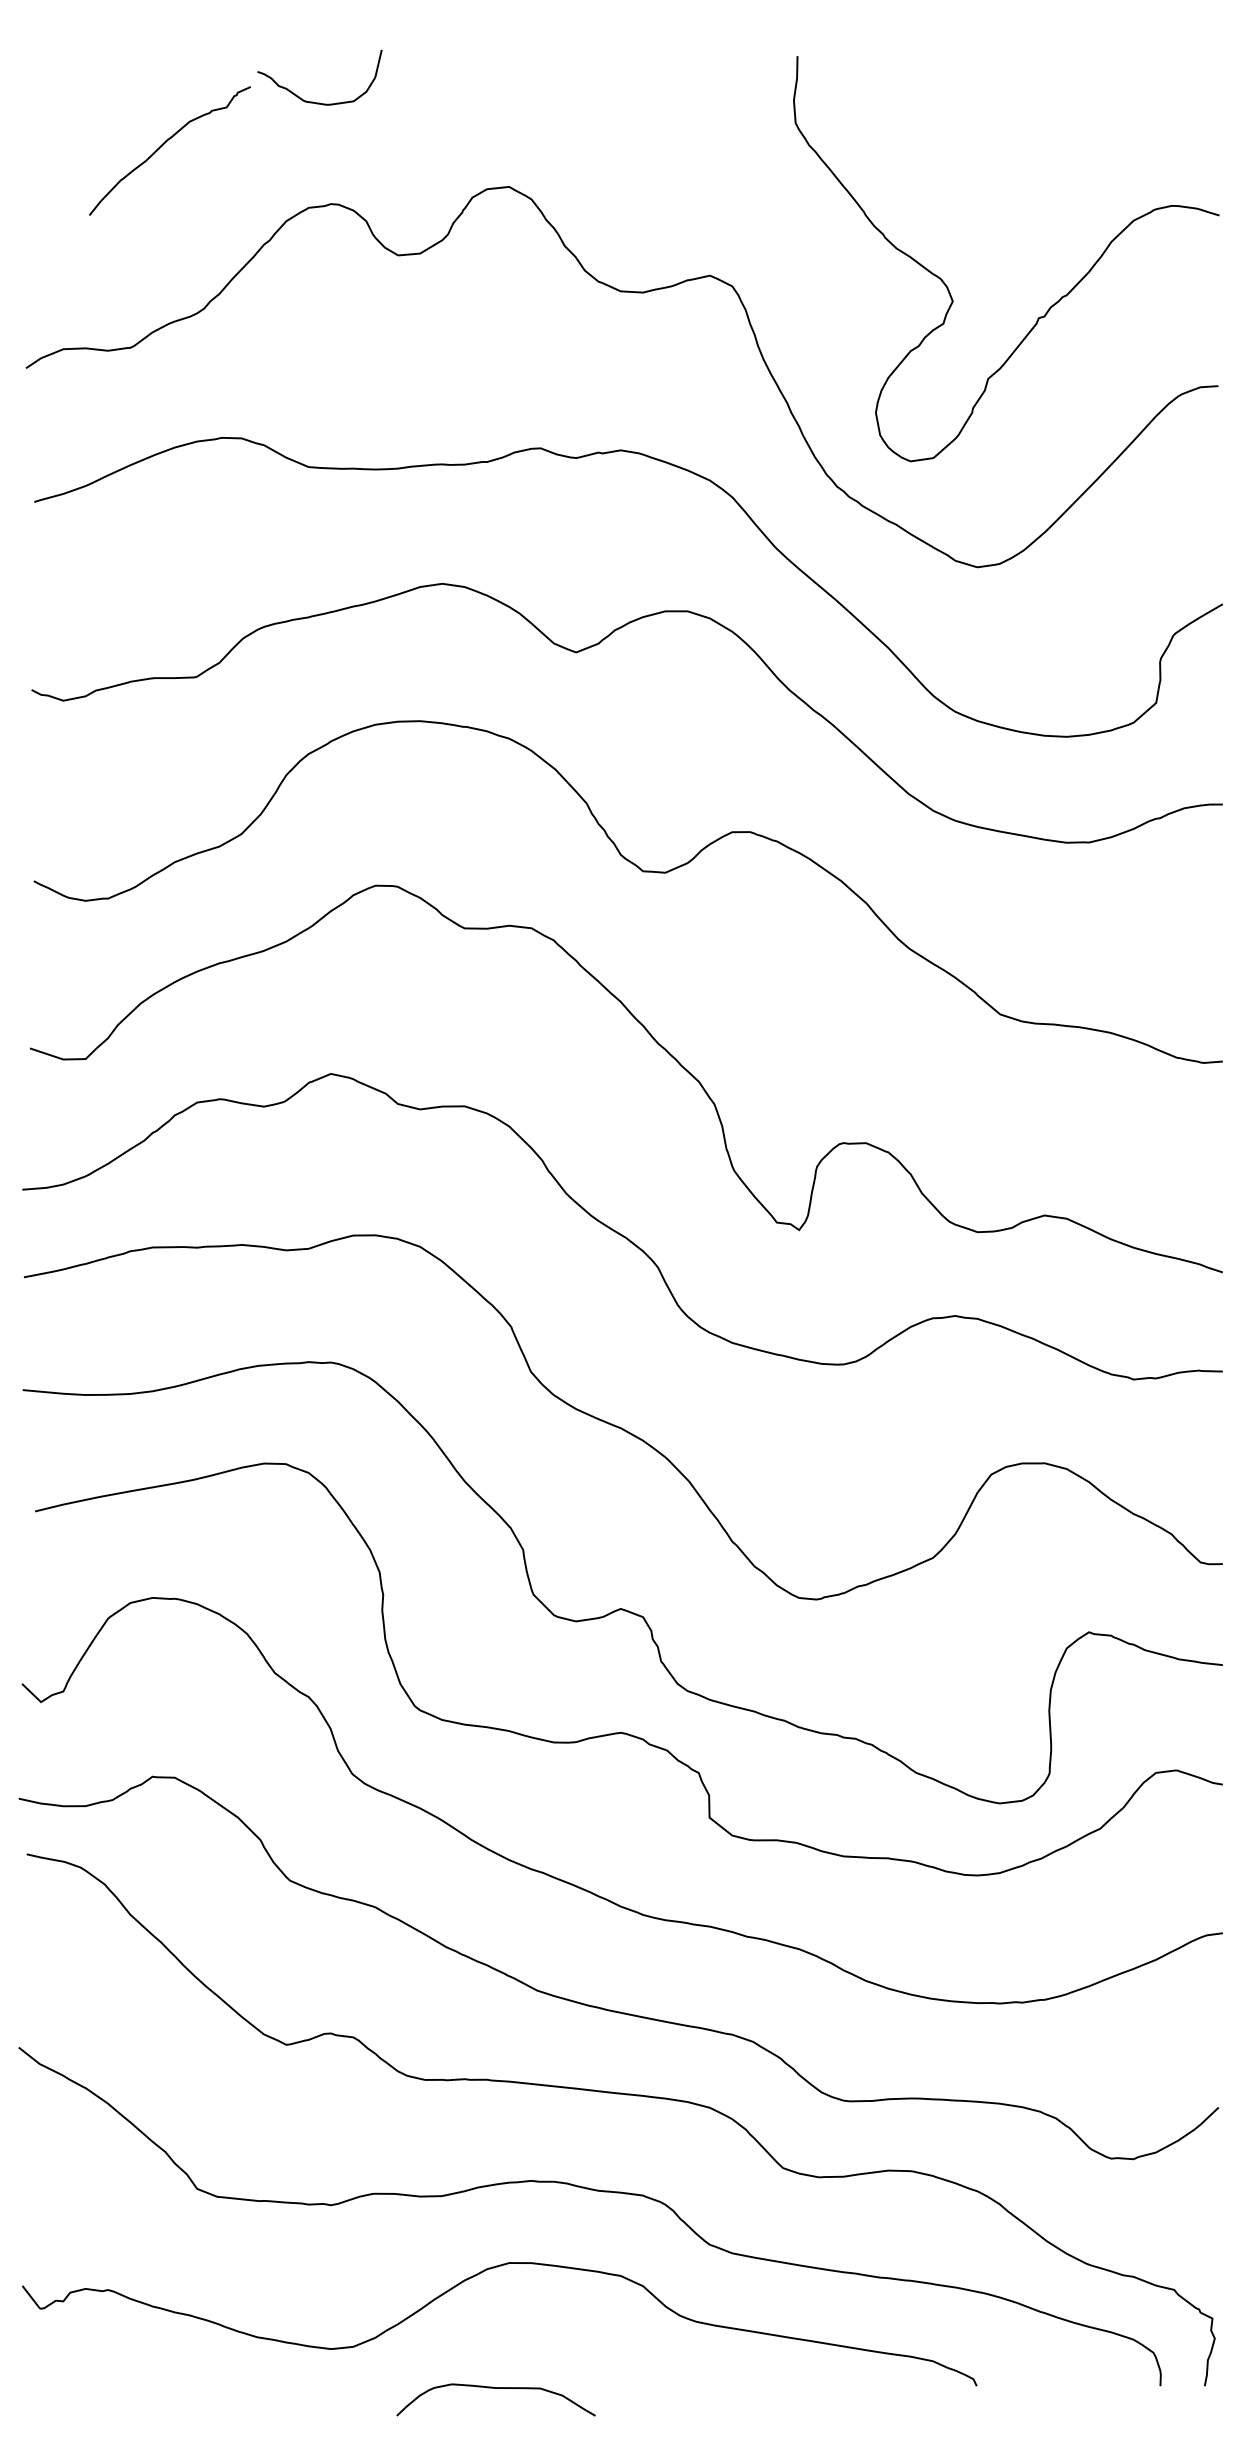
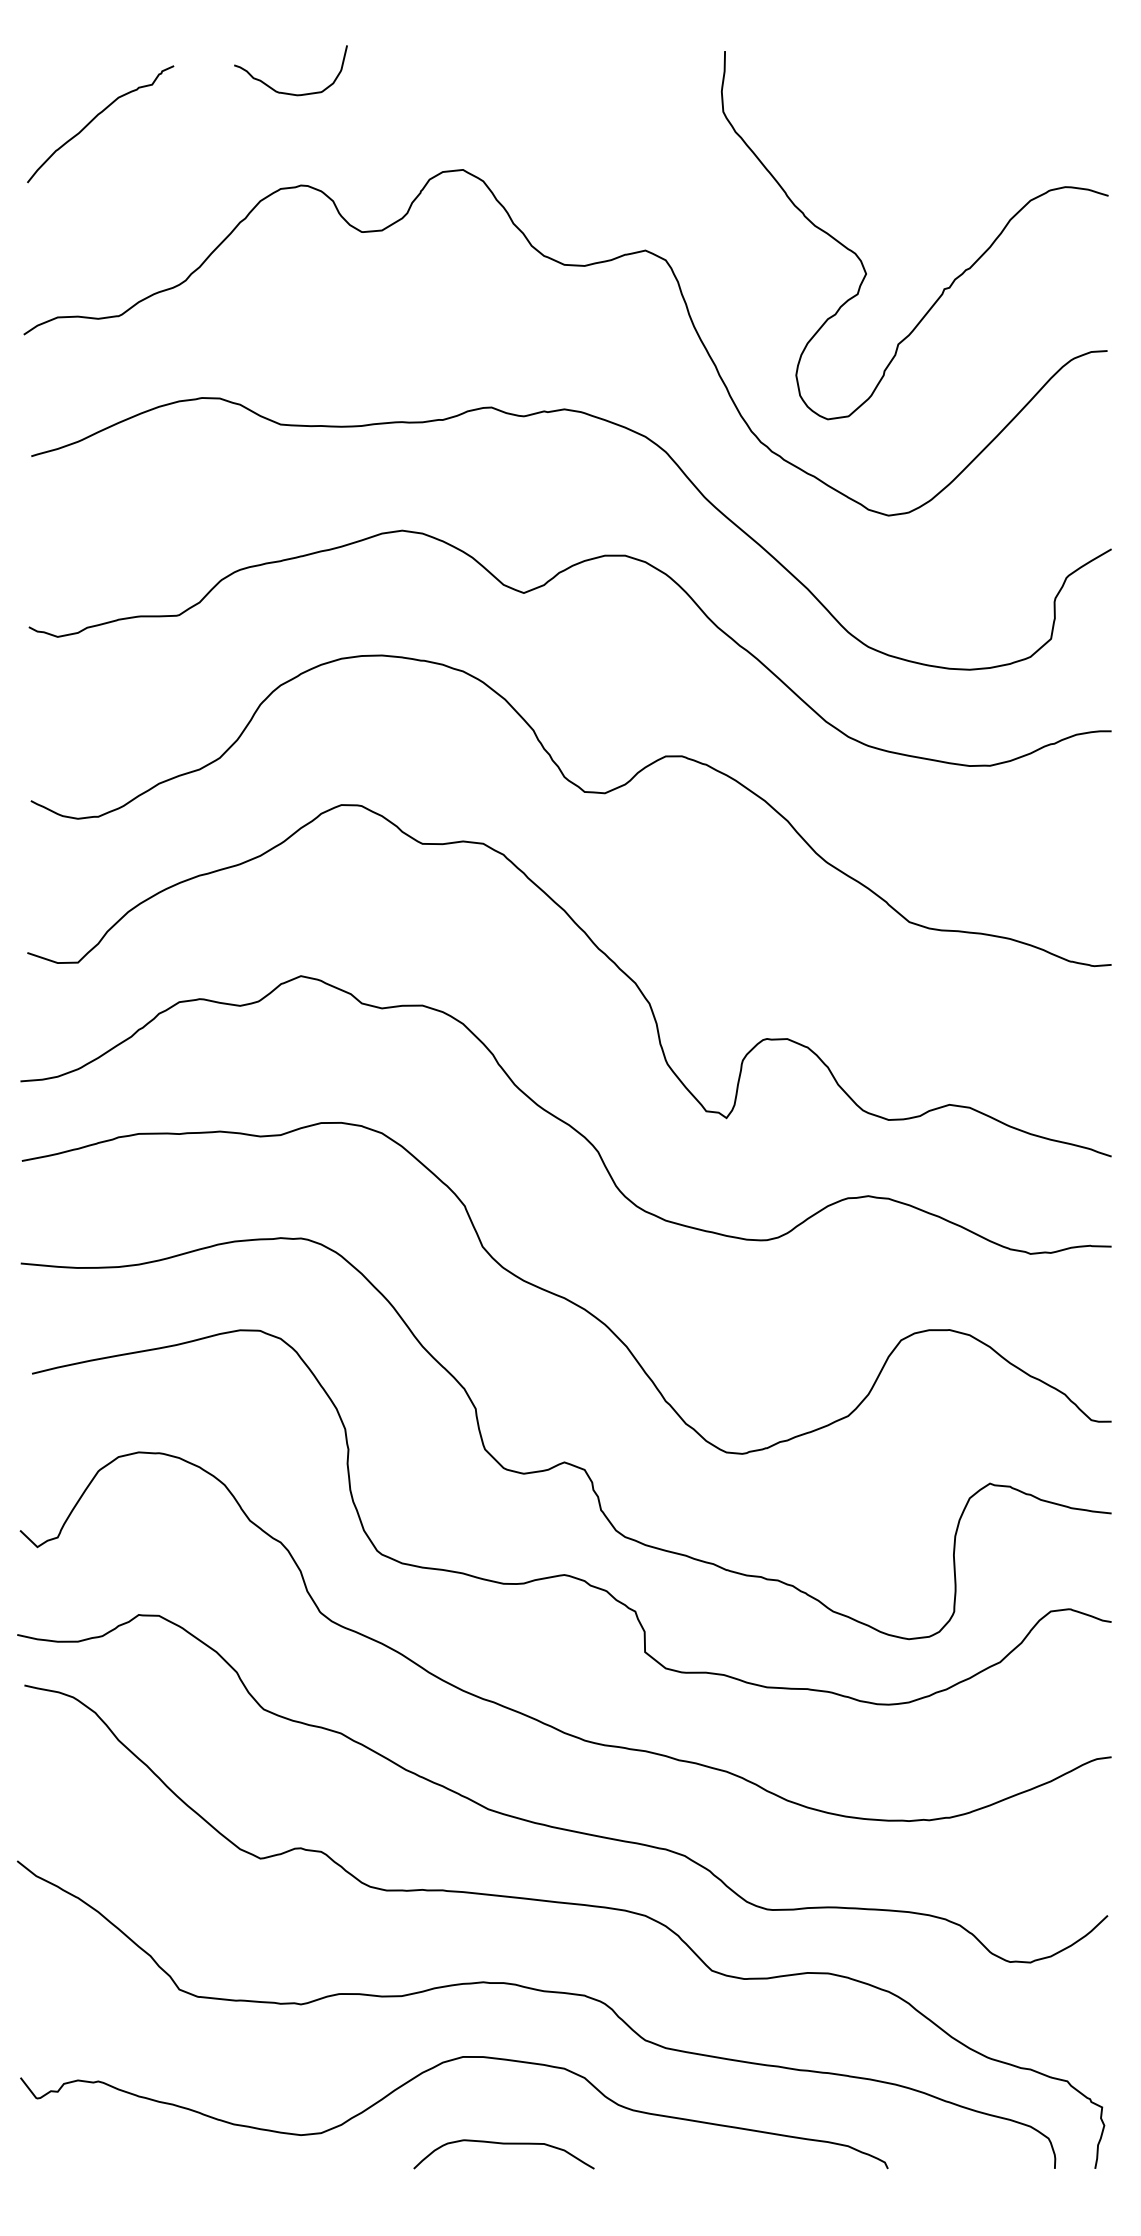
curve: (164, 144) -> (95, 118), moved
curve: (495, 2389) -> (503, 2144), moved

